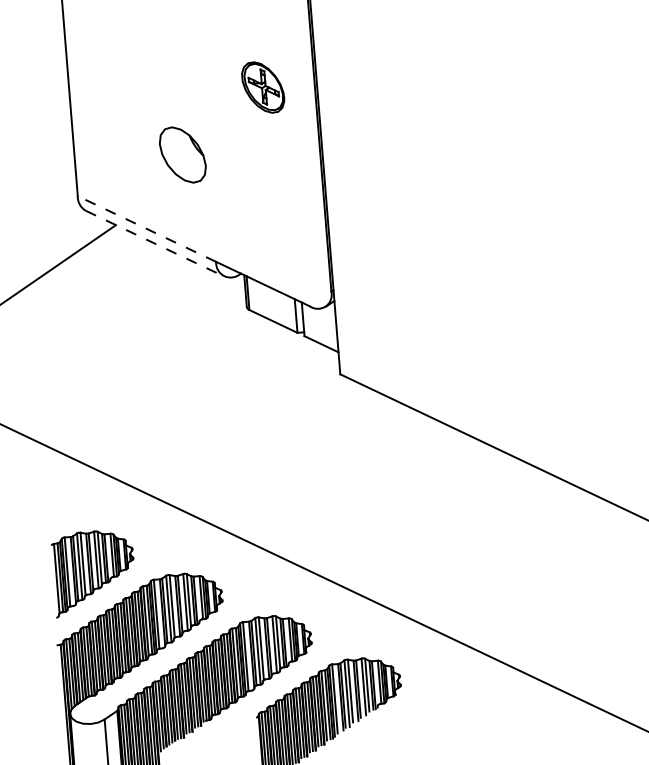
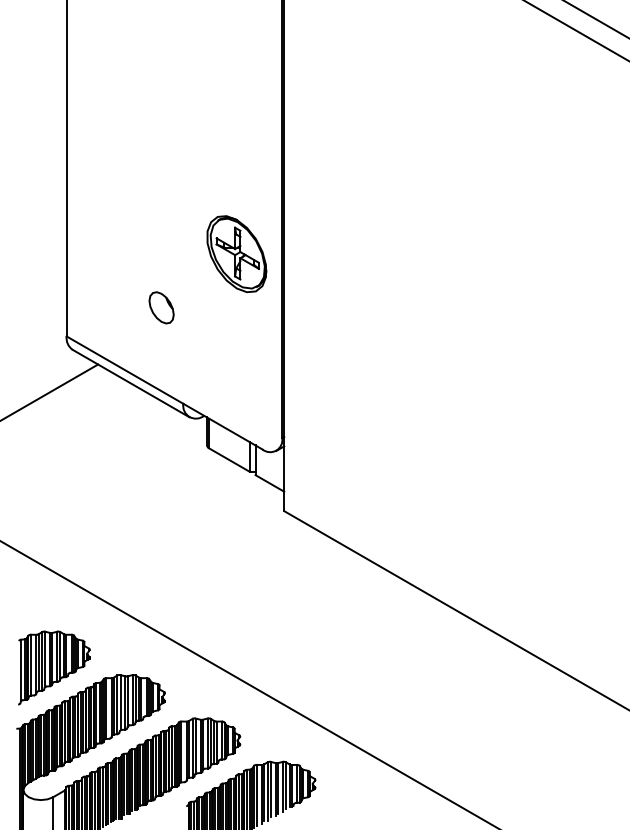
part: (262, 87) -> (236, 254), size x1.67
part: (182, 154) -> (161, 307), size x0.62
line: (146, 228) -> (124, 369), dashed -> solid
line: (155, 243) -> (131, 383), dashed -> solid

